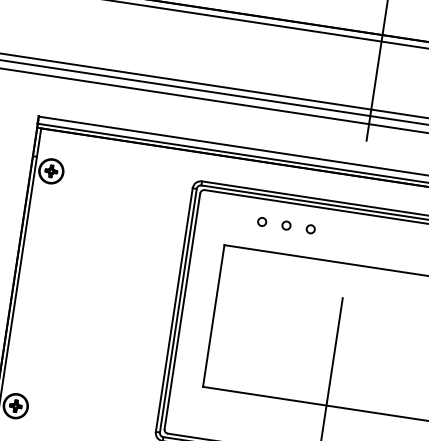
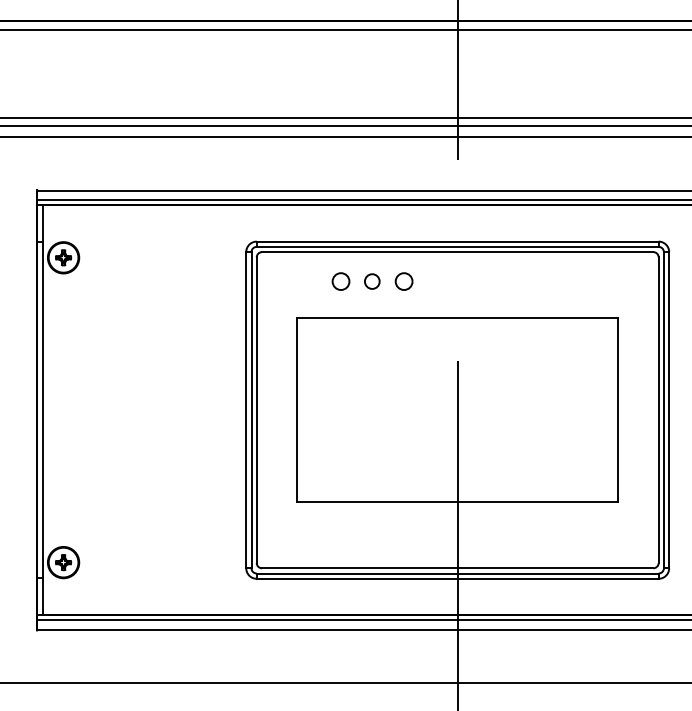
circle: (261, 221) -> (340, 281), size x1.6
circle: (286, 225) -> (372, 281), size x1.4
circle: (310, 229) -> (403, 281), size x1.6

